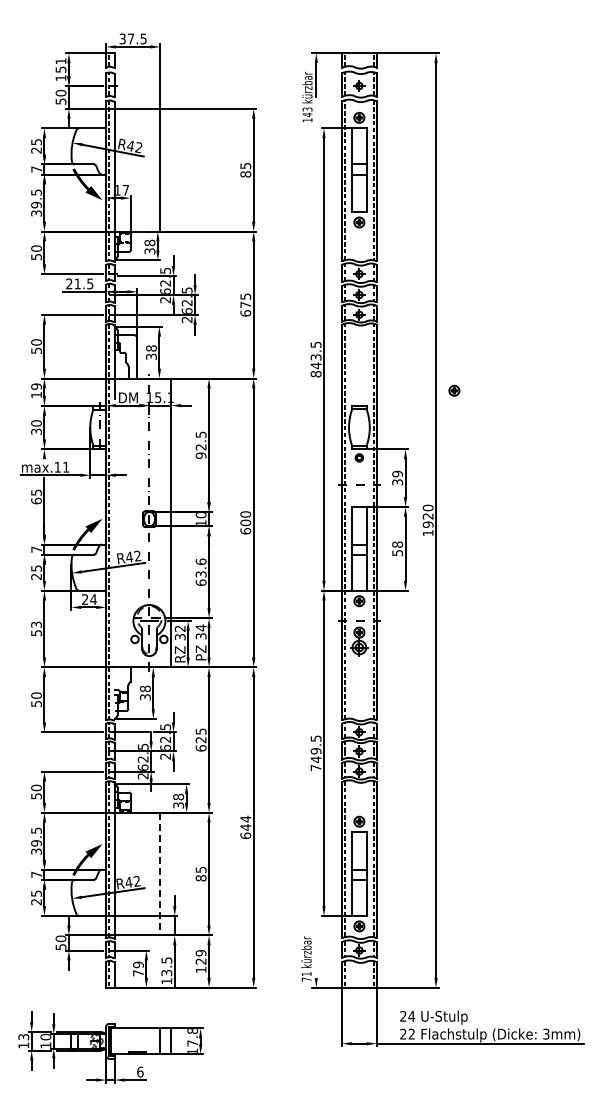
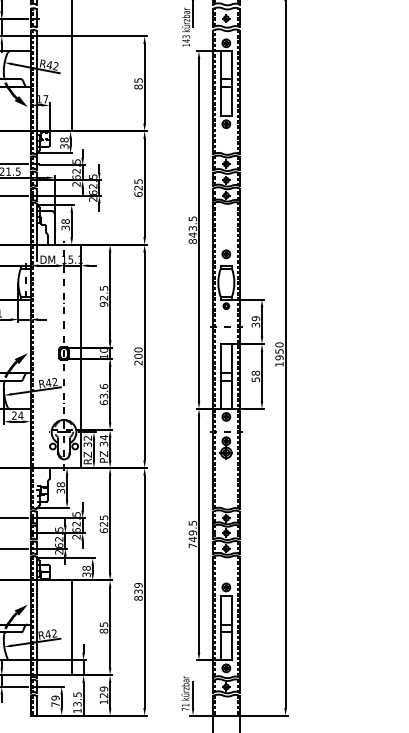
text: (245, 305) -> (138, 188), 675 -> 625
part: (454, 390) -> (226, 254), moved
text: (427, 516) -> (278, 351), 1920 -> 1950
text: (245, 531) -> (138, 363), 600 -> 200
text: (245, 827) -> (138, 591), 644 -> 839
line: (160, 874) -> (72, 628), dashed -> solid
line: (316, 960) -> (193, 694), added

